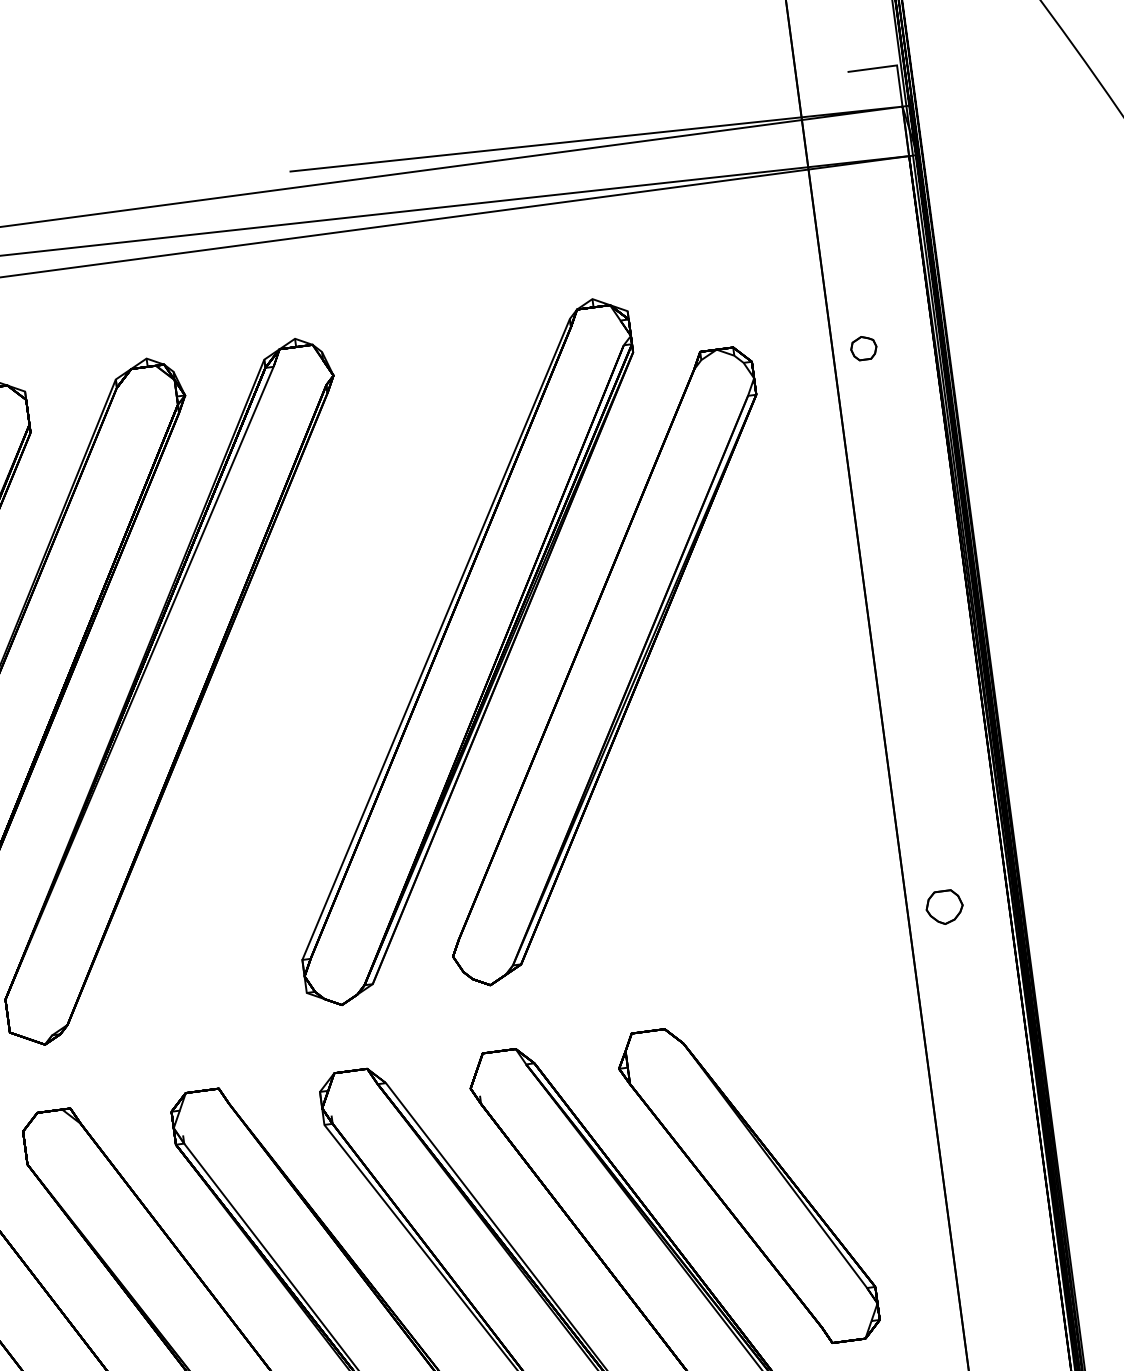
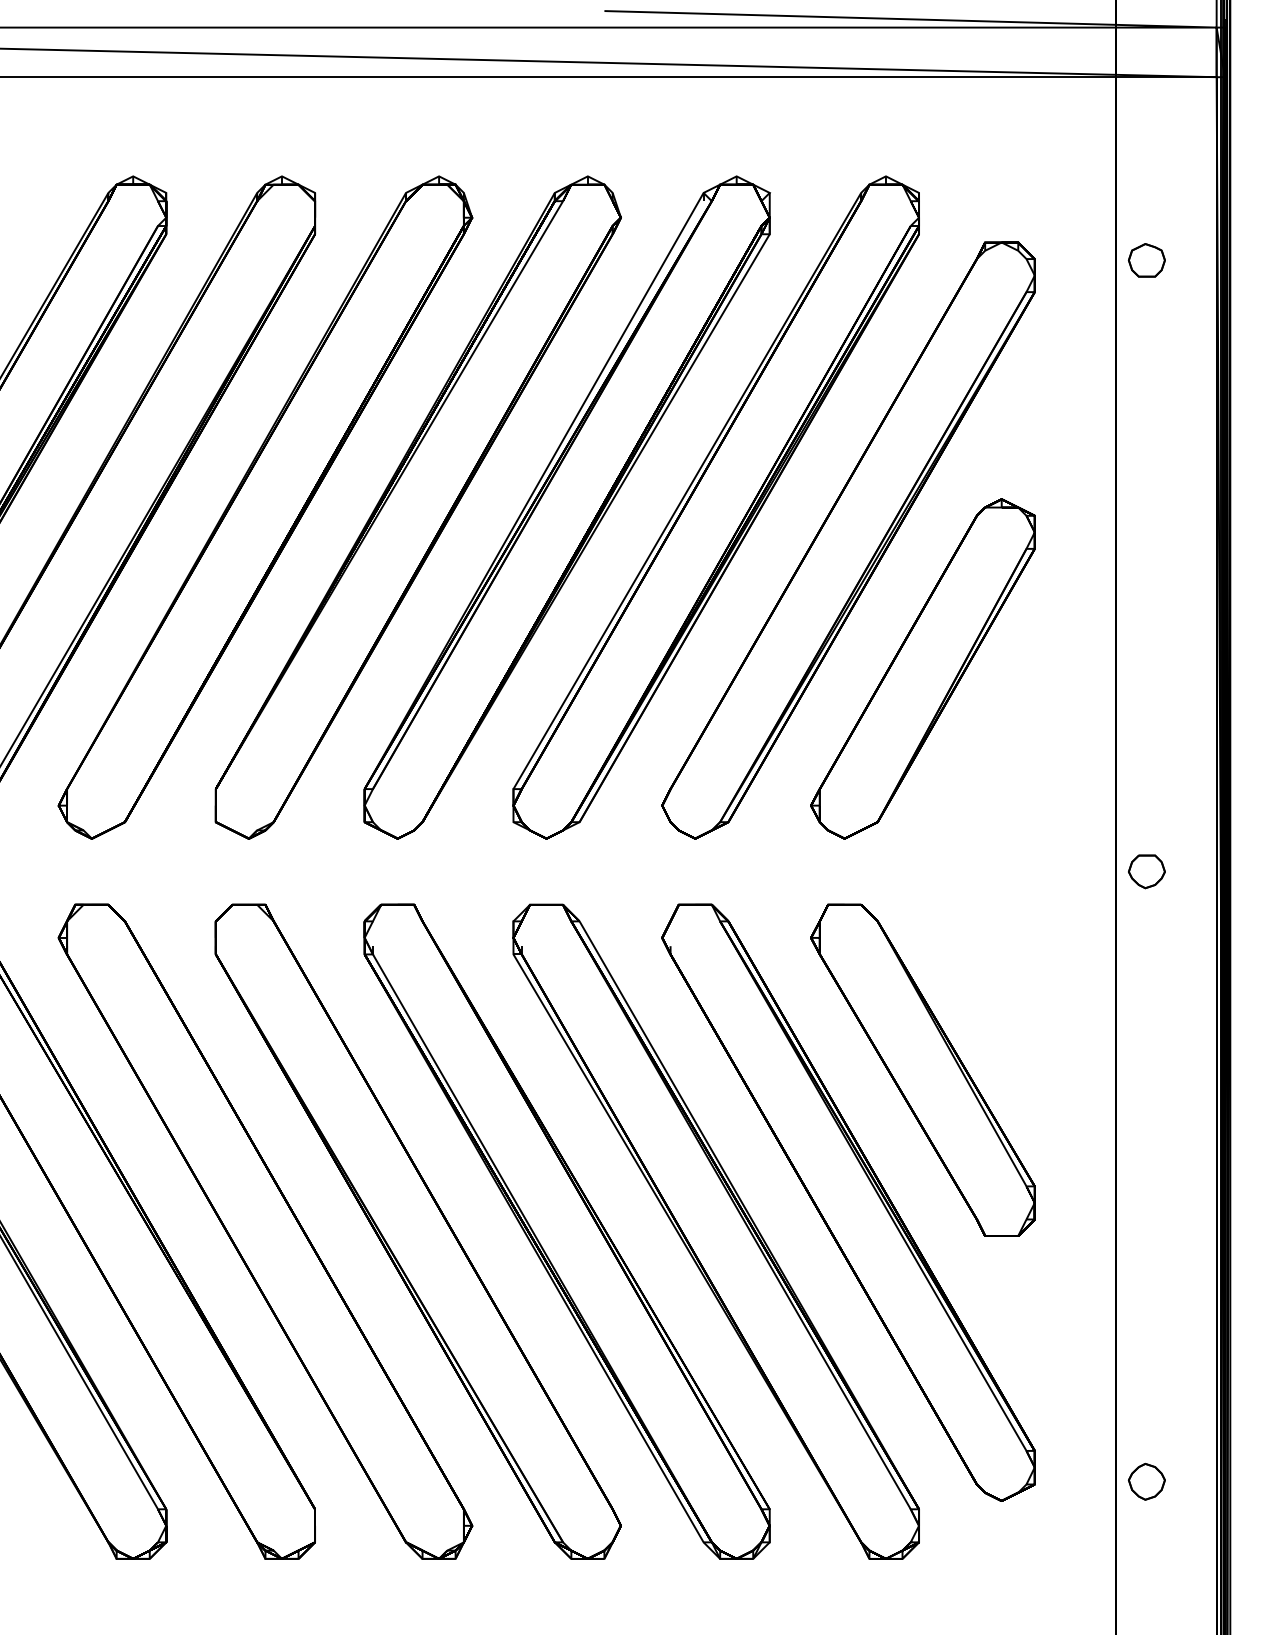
part: (863, 348) -> (1146, 260), size x1.43
part: (317, 671) -> (566, 507), added
part: (694, 785) -> (922, 668), added
part: (944, 907) -> (1146, 871), moved

